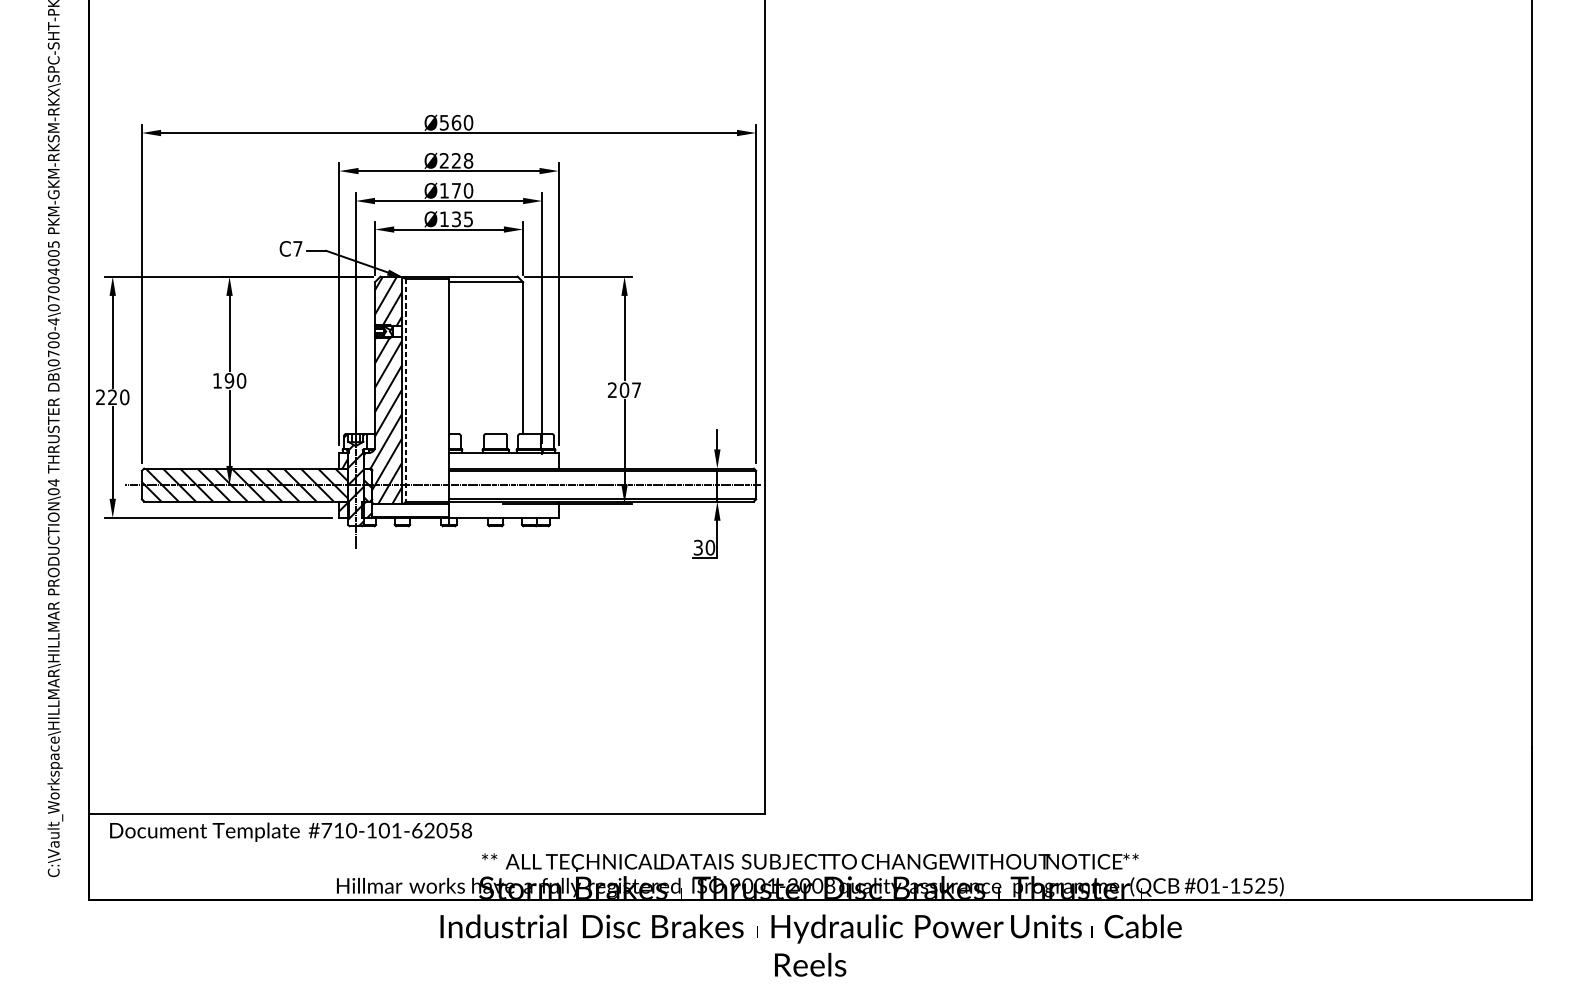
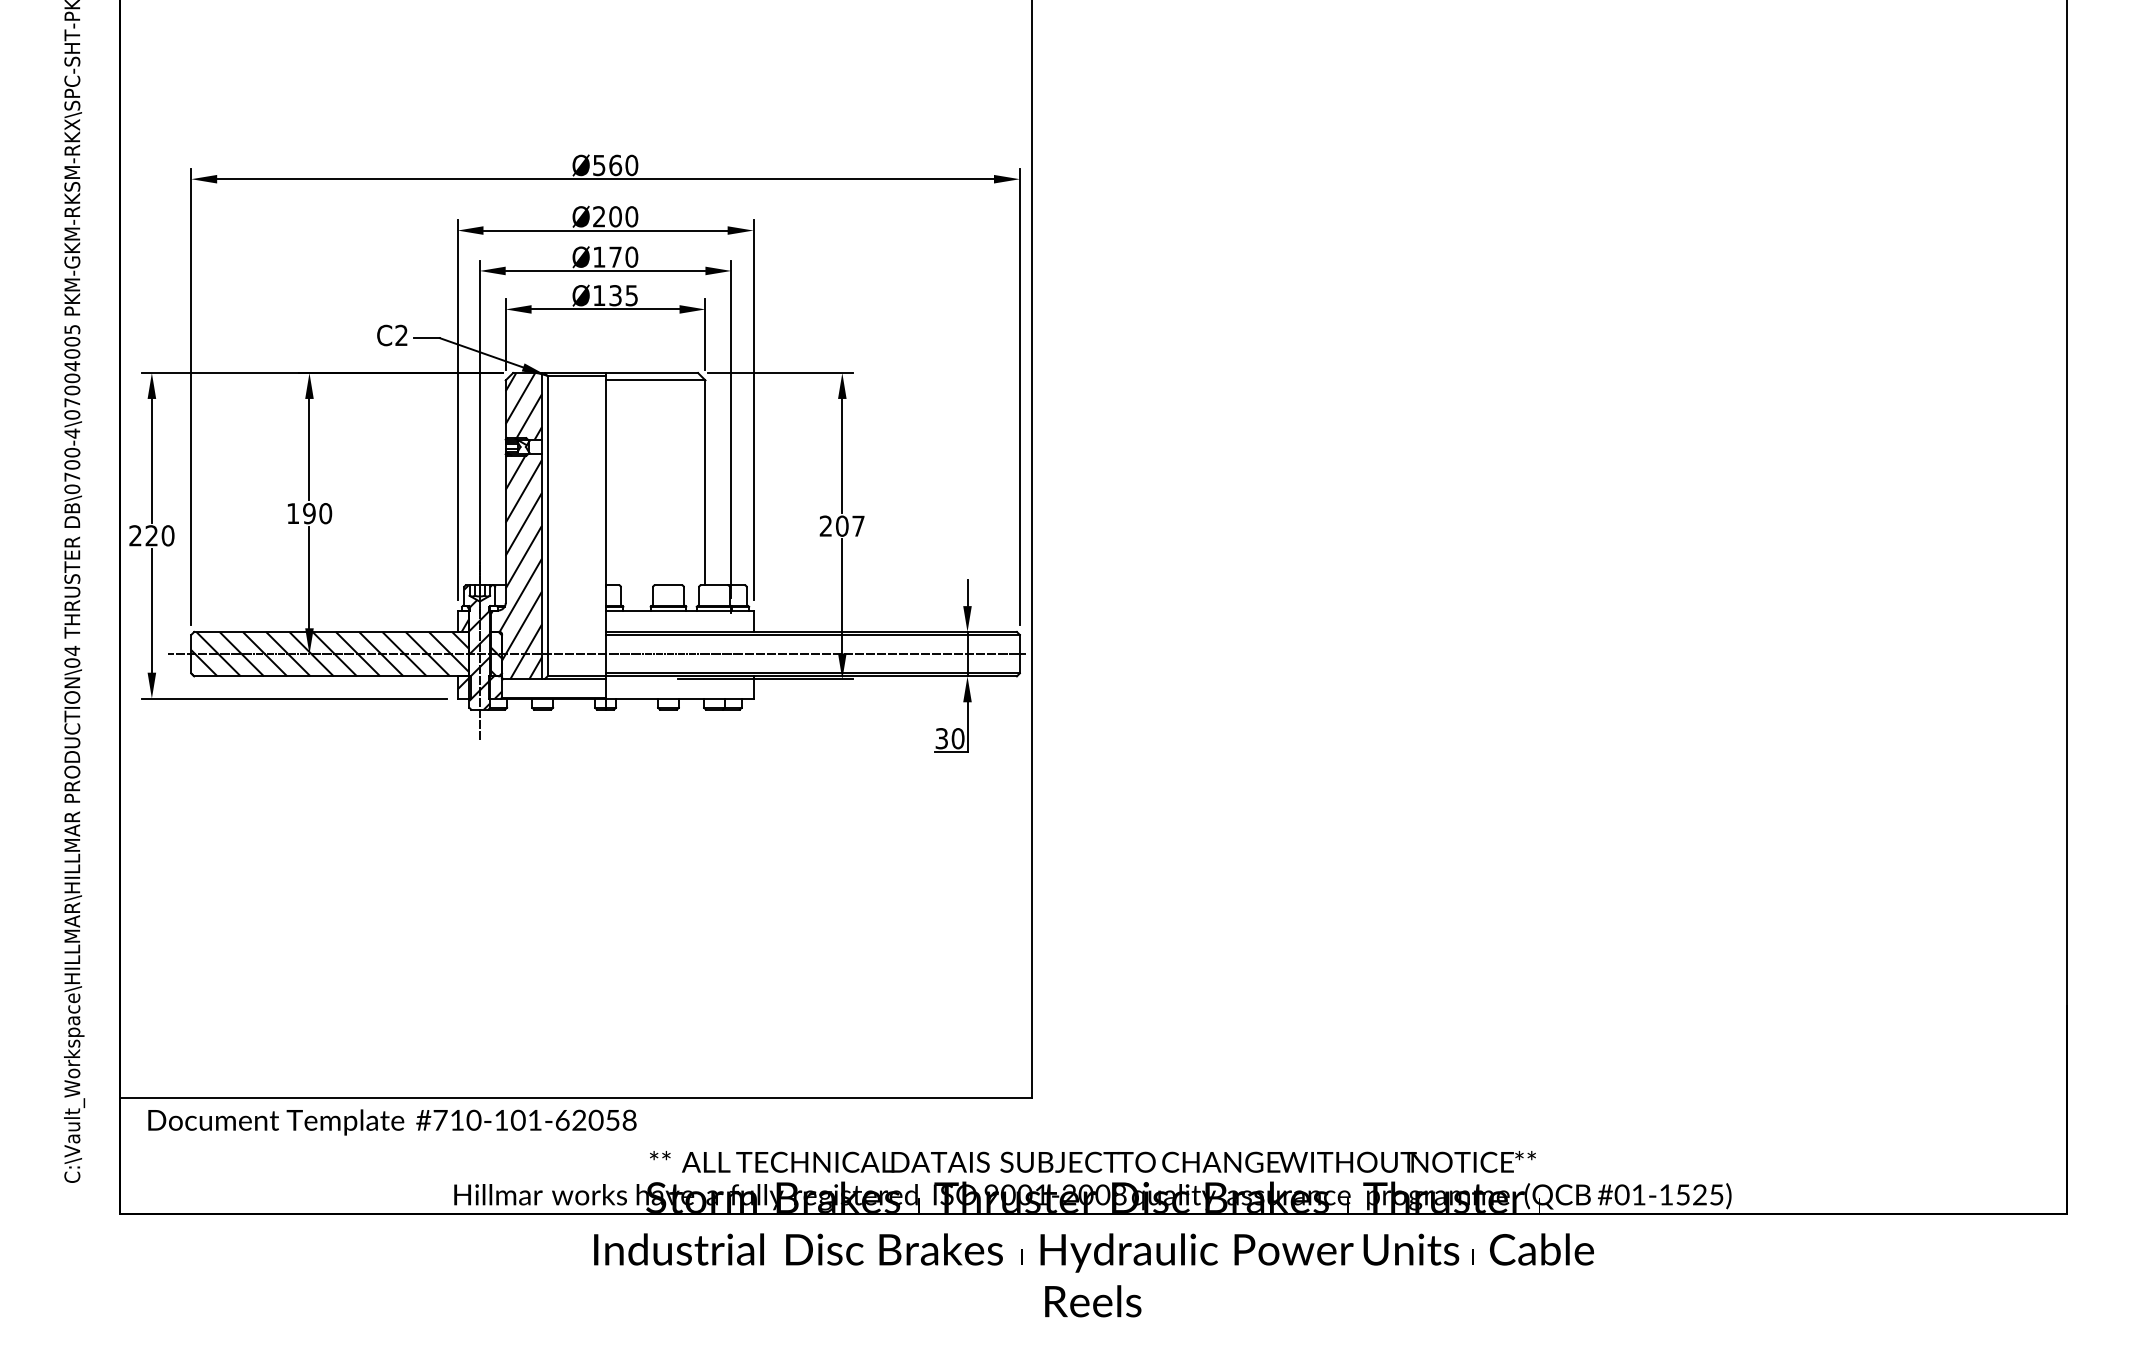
text: (462, 160) -> (623, 216), Ø228 -> Ø200
text: (297, 248) -> (401, 334), C7 -> C2
line: (406, 390) -> (547, 526), dashed -> solid

